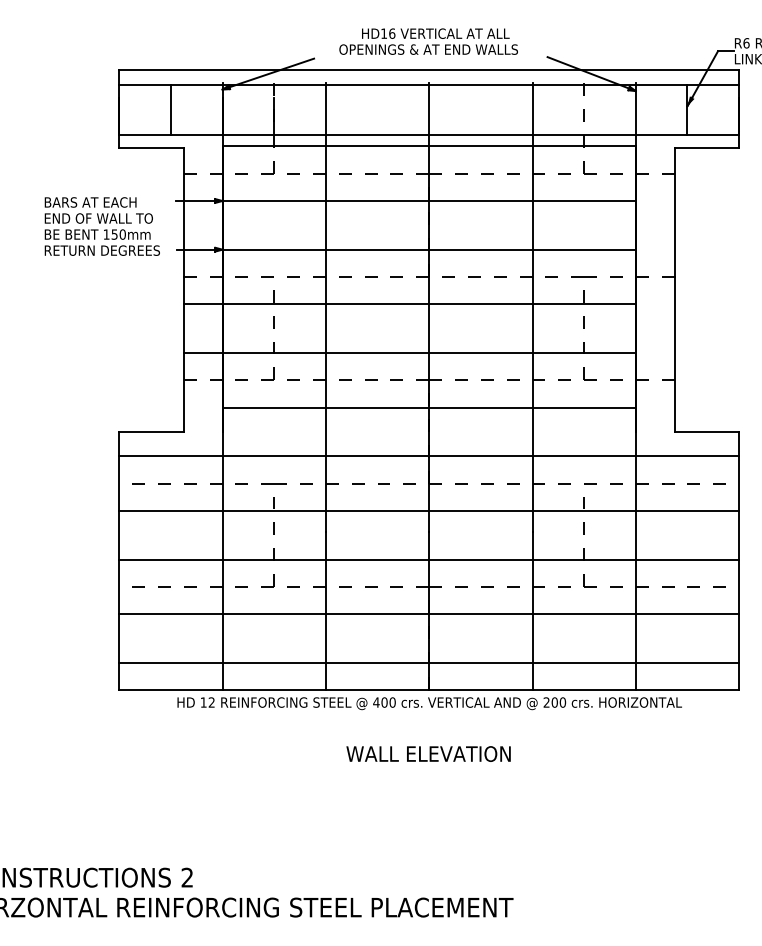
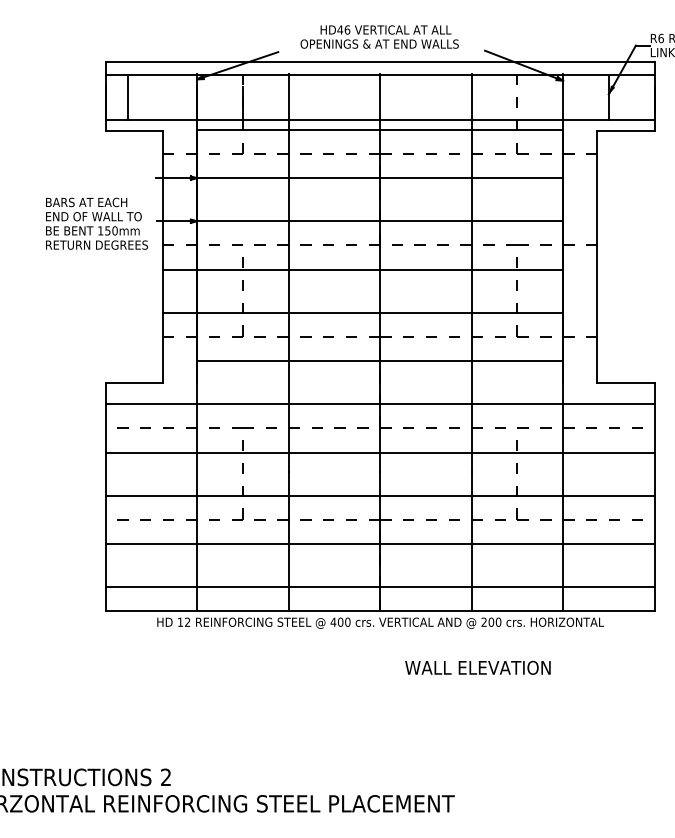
text: (383, 33) -> (339, 29), HD16 -> HD46
line: (170, 109) -> (127, 97), moved
text: (101, 226) -> (96, 223), moved
text: (428, 753) -> (477, 667), moved

